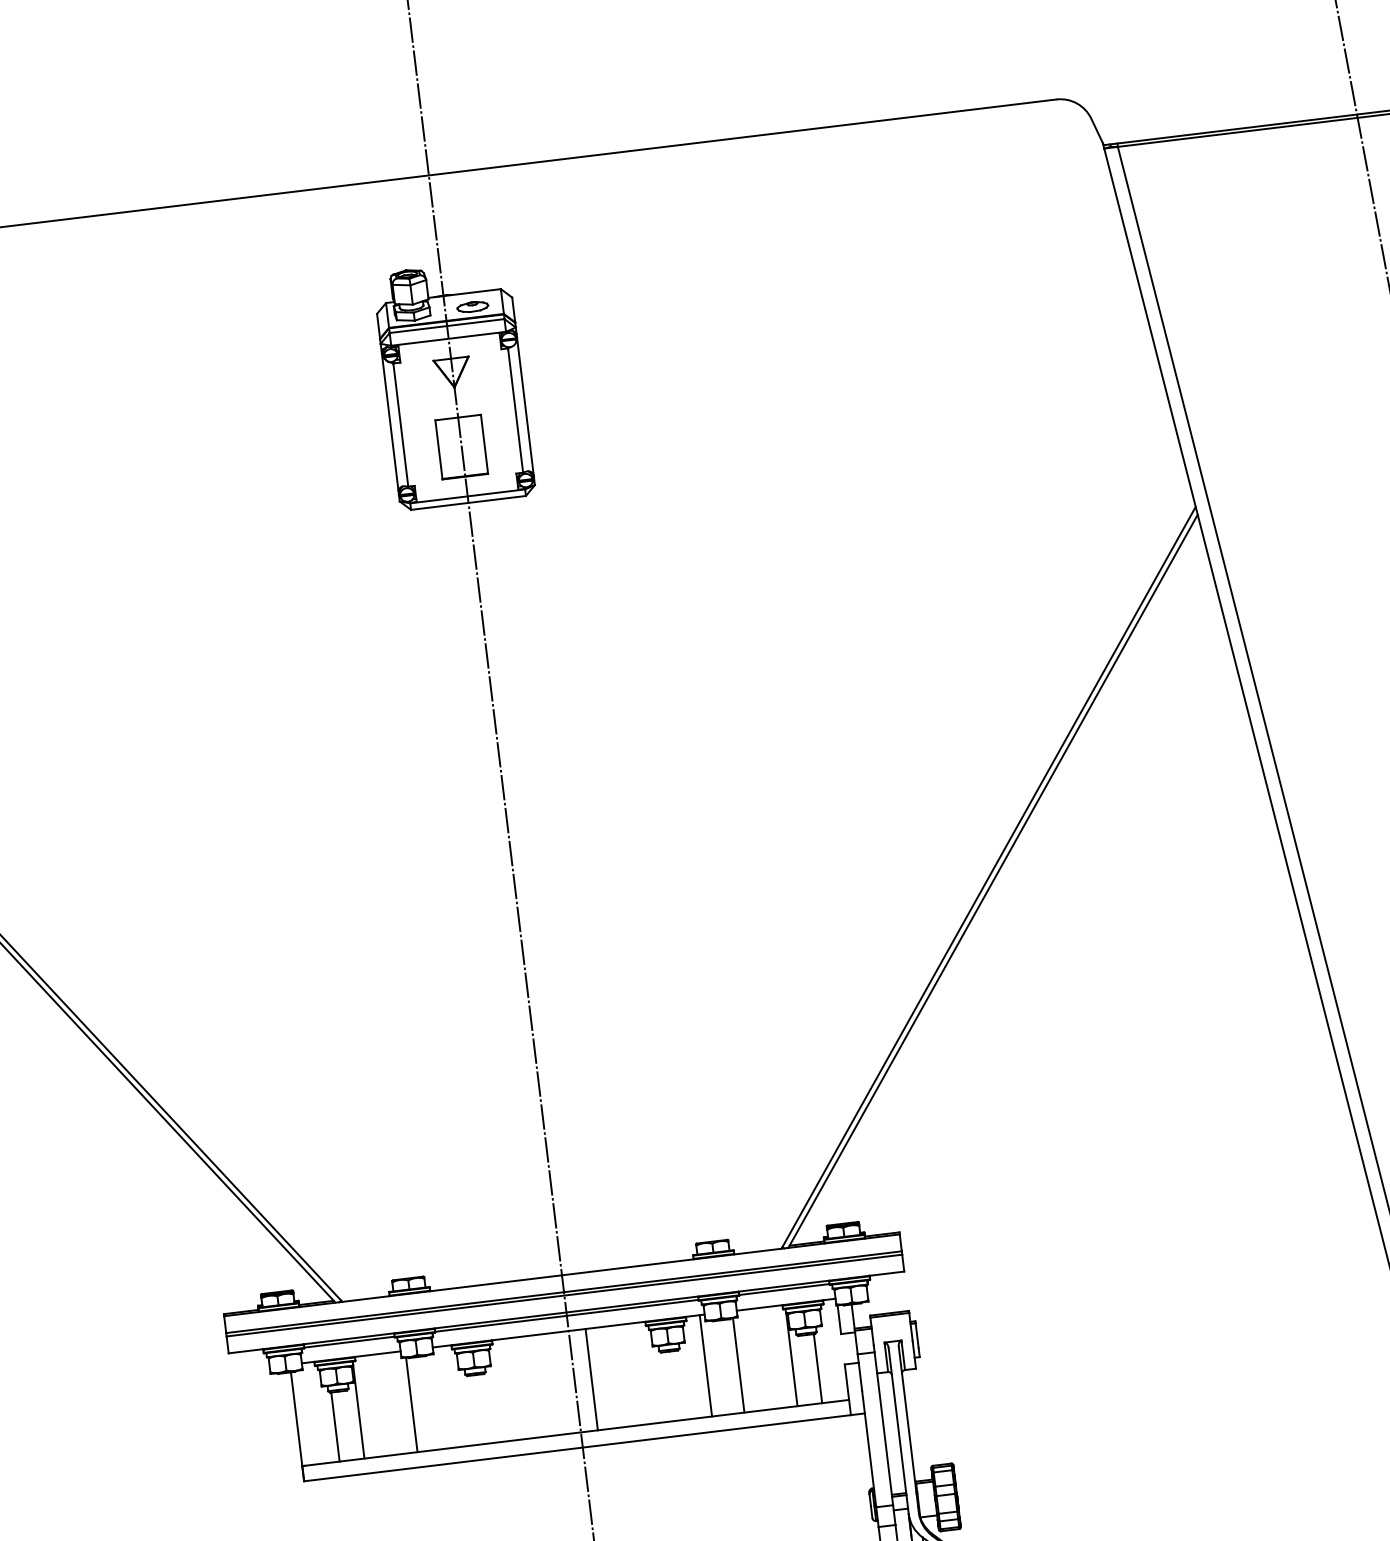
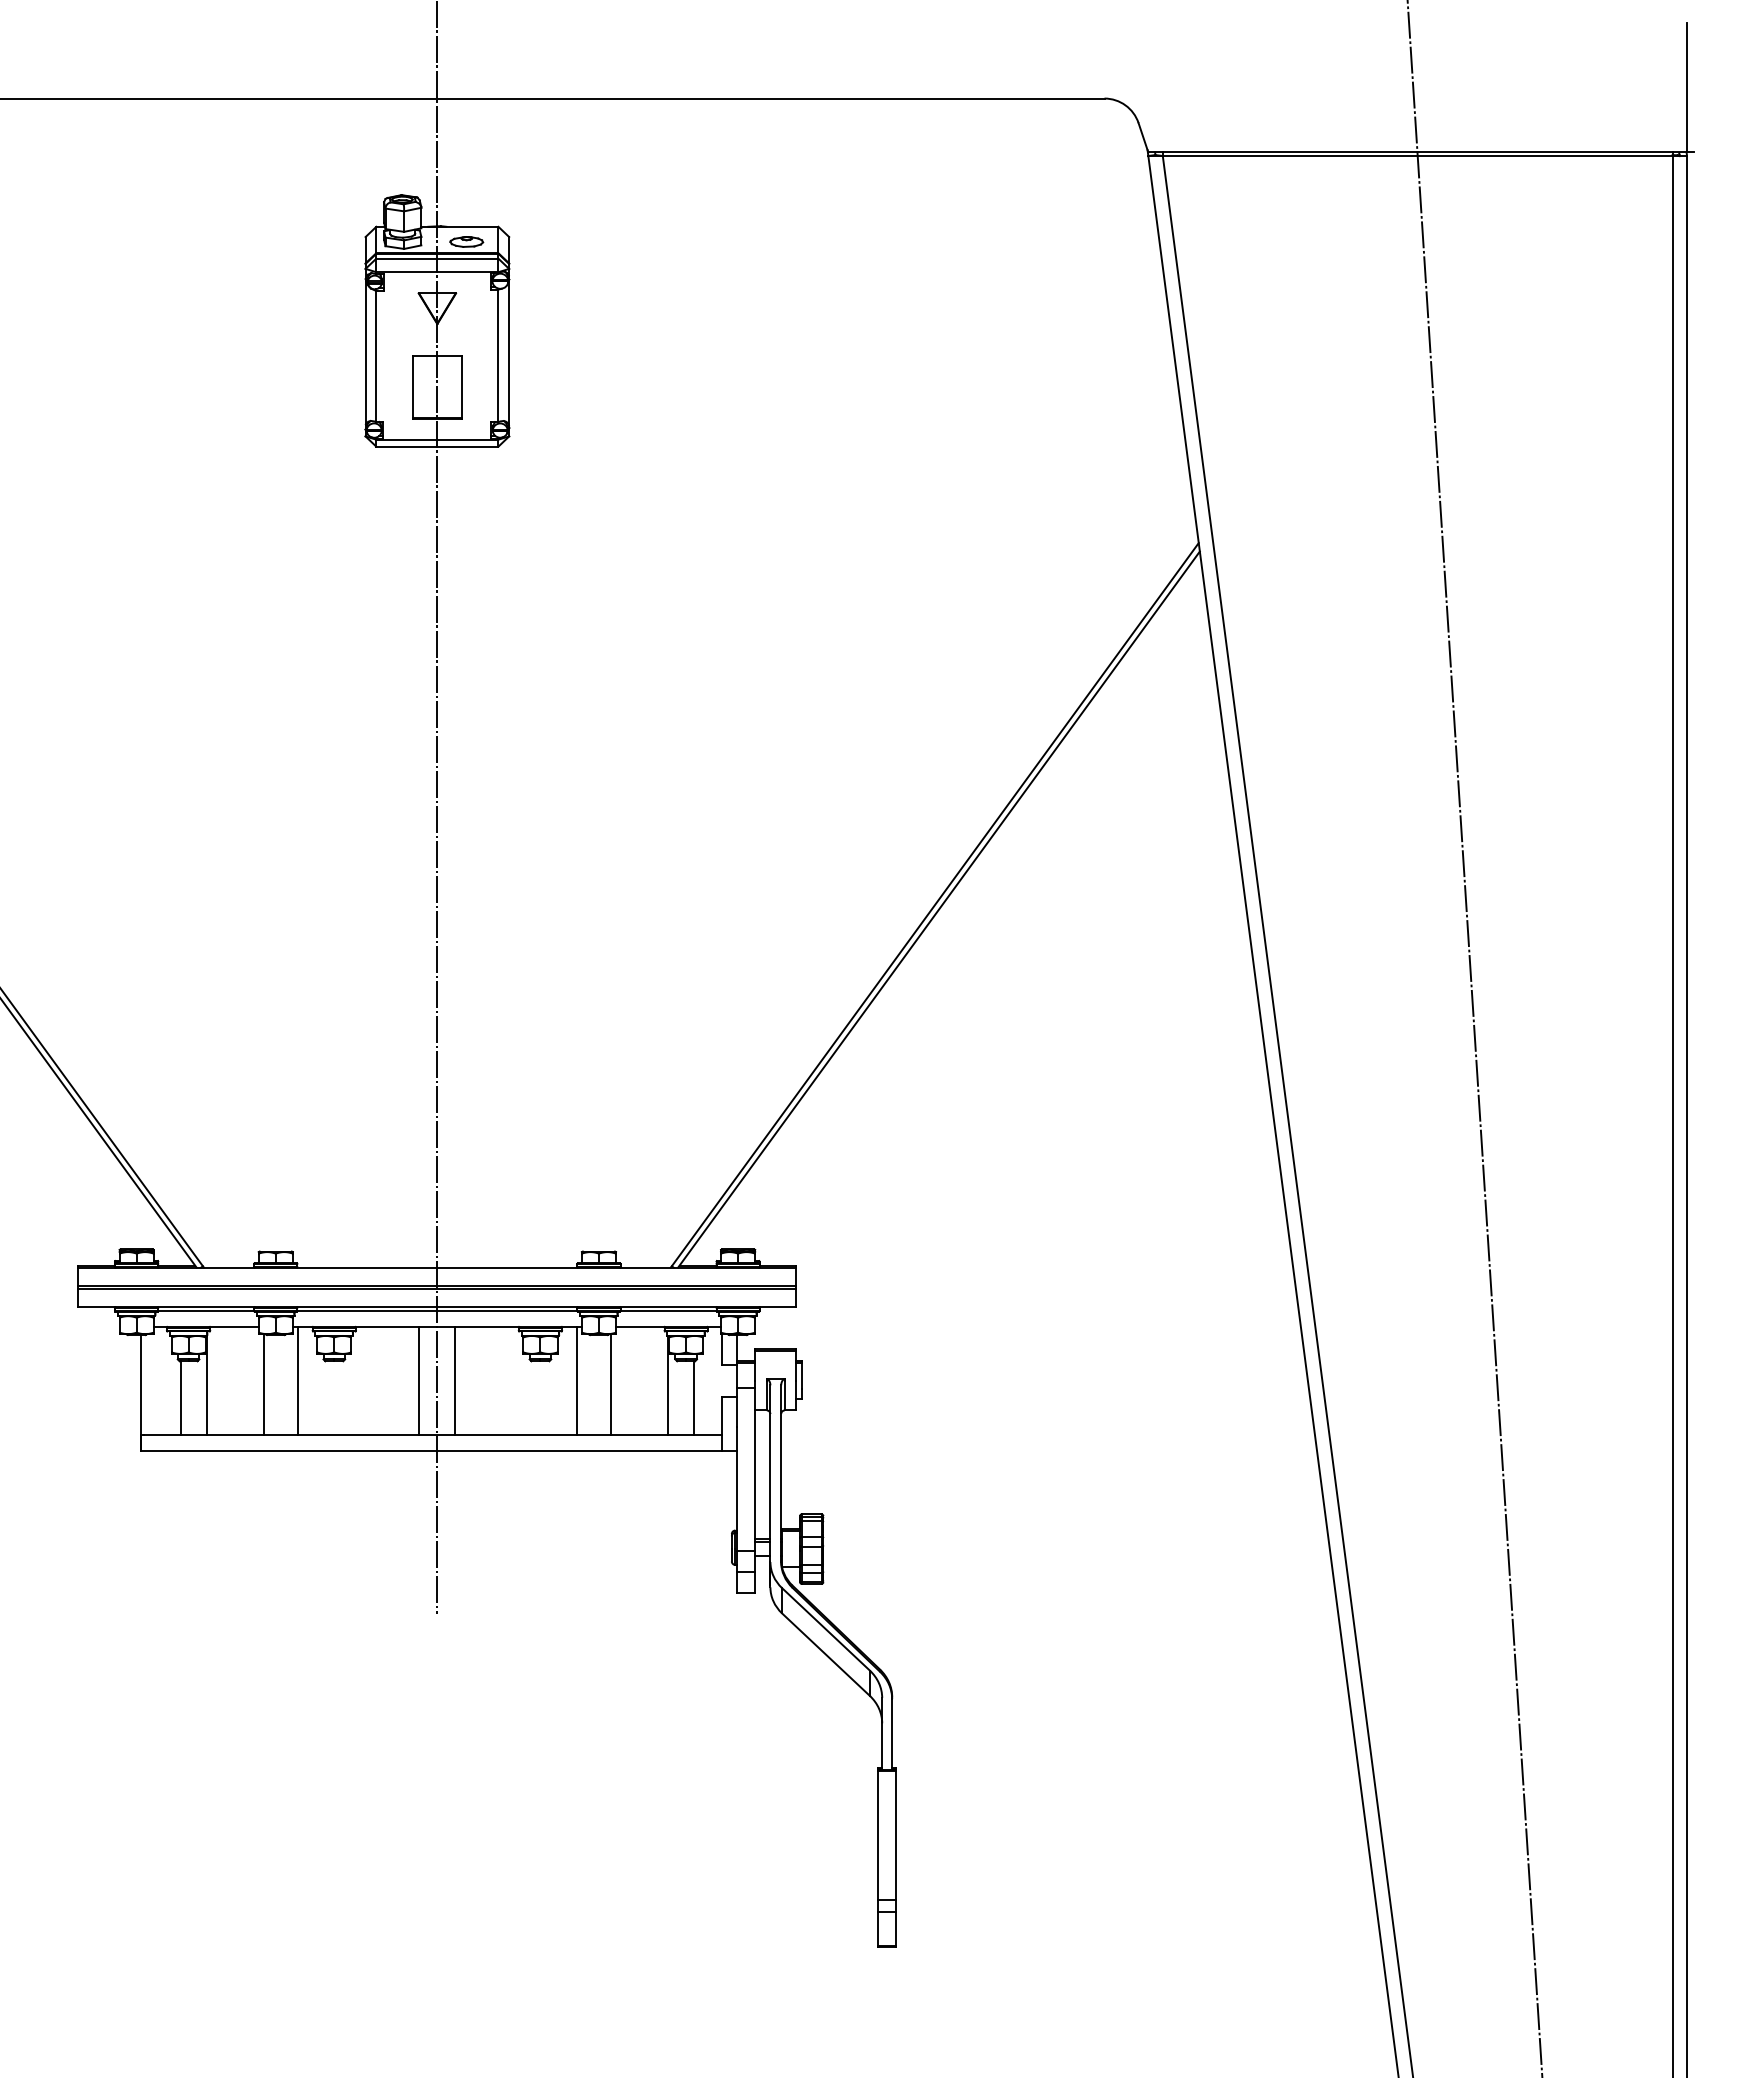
line: (557, 1383) -> (419, 1380), added
line: (444, 1397) -> (298, 1380), added

